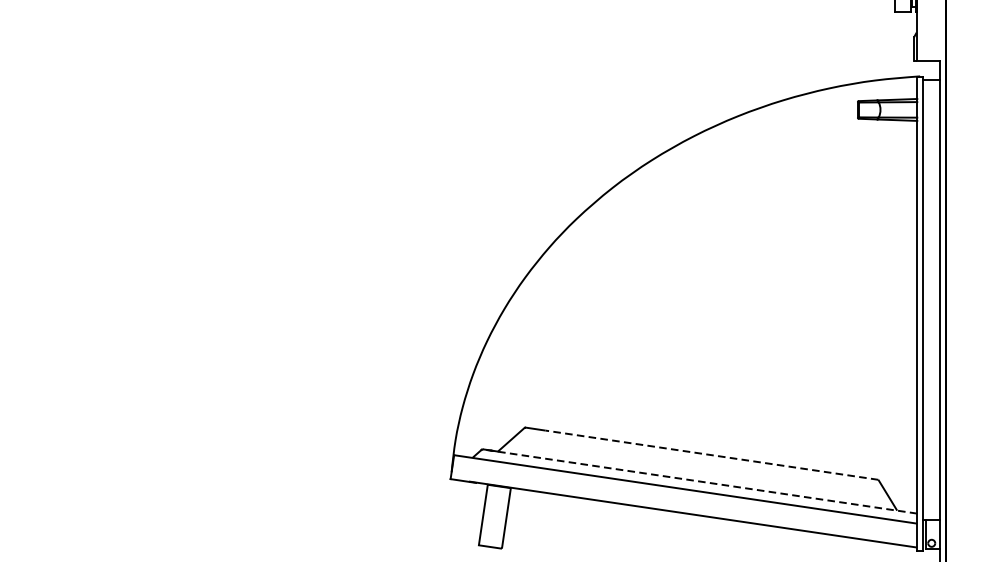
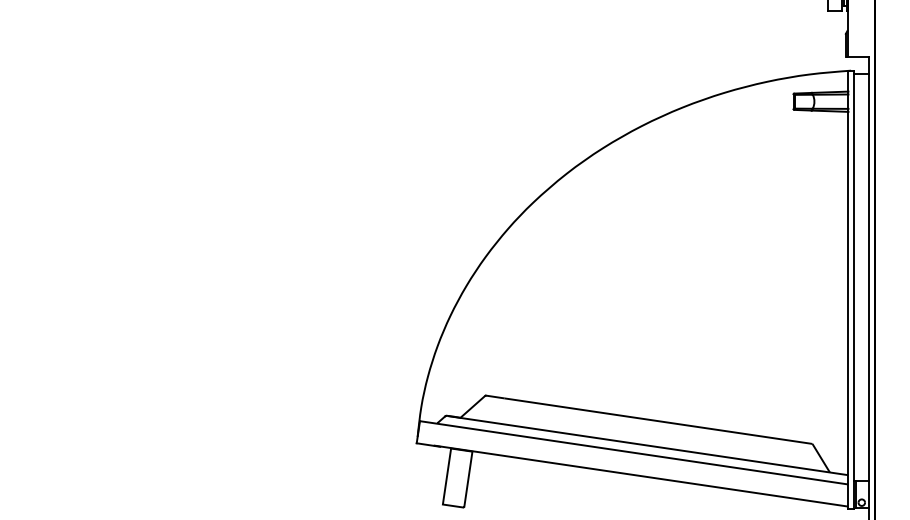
line: (711, 455) -> (658, 421), dashed -> solid
line: (700, 481) -> (647, 445), dashed -> solid

